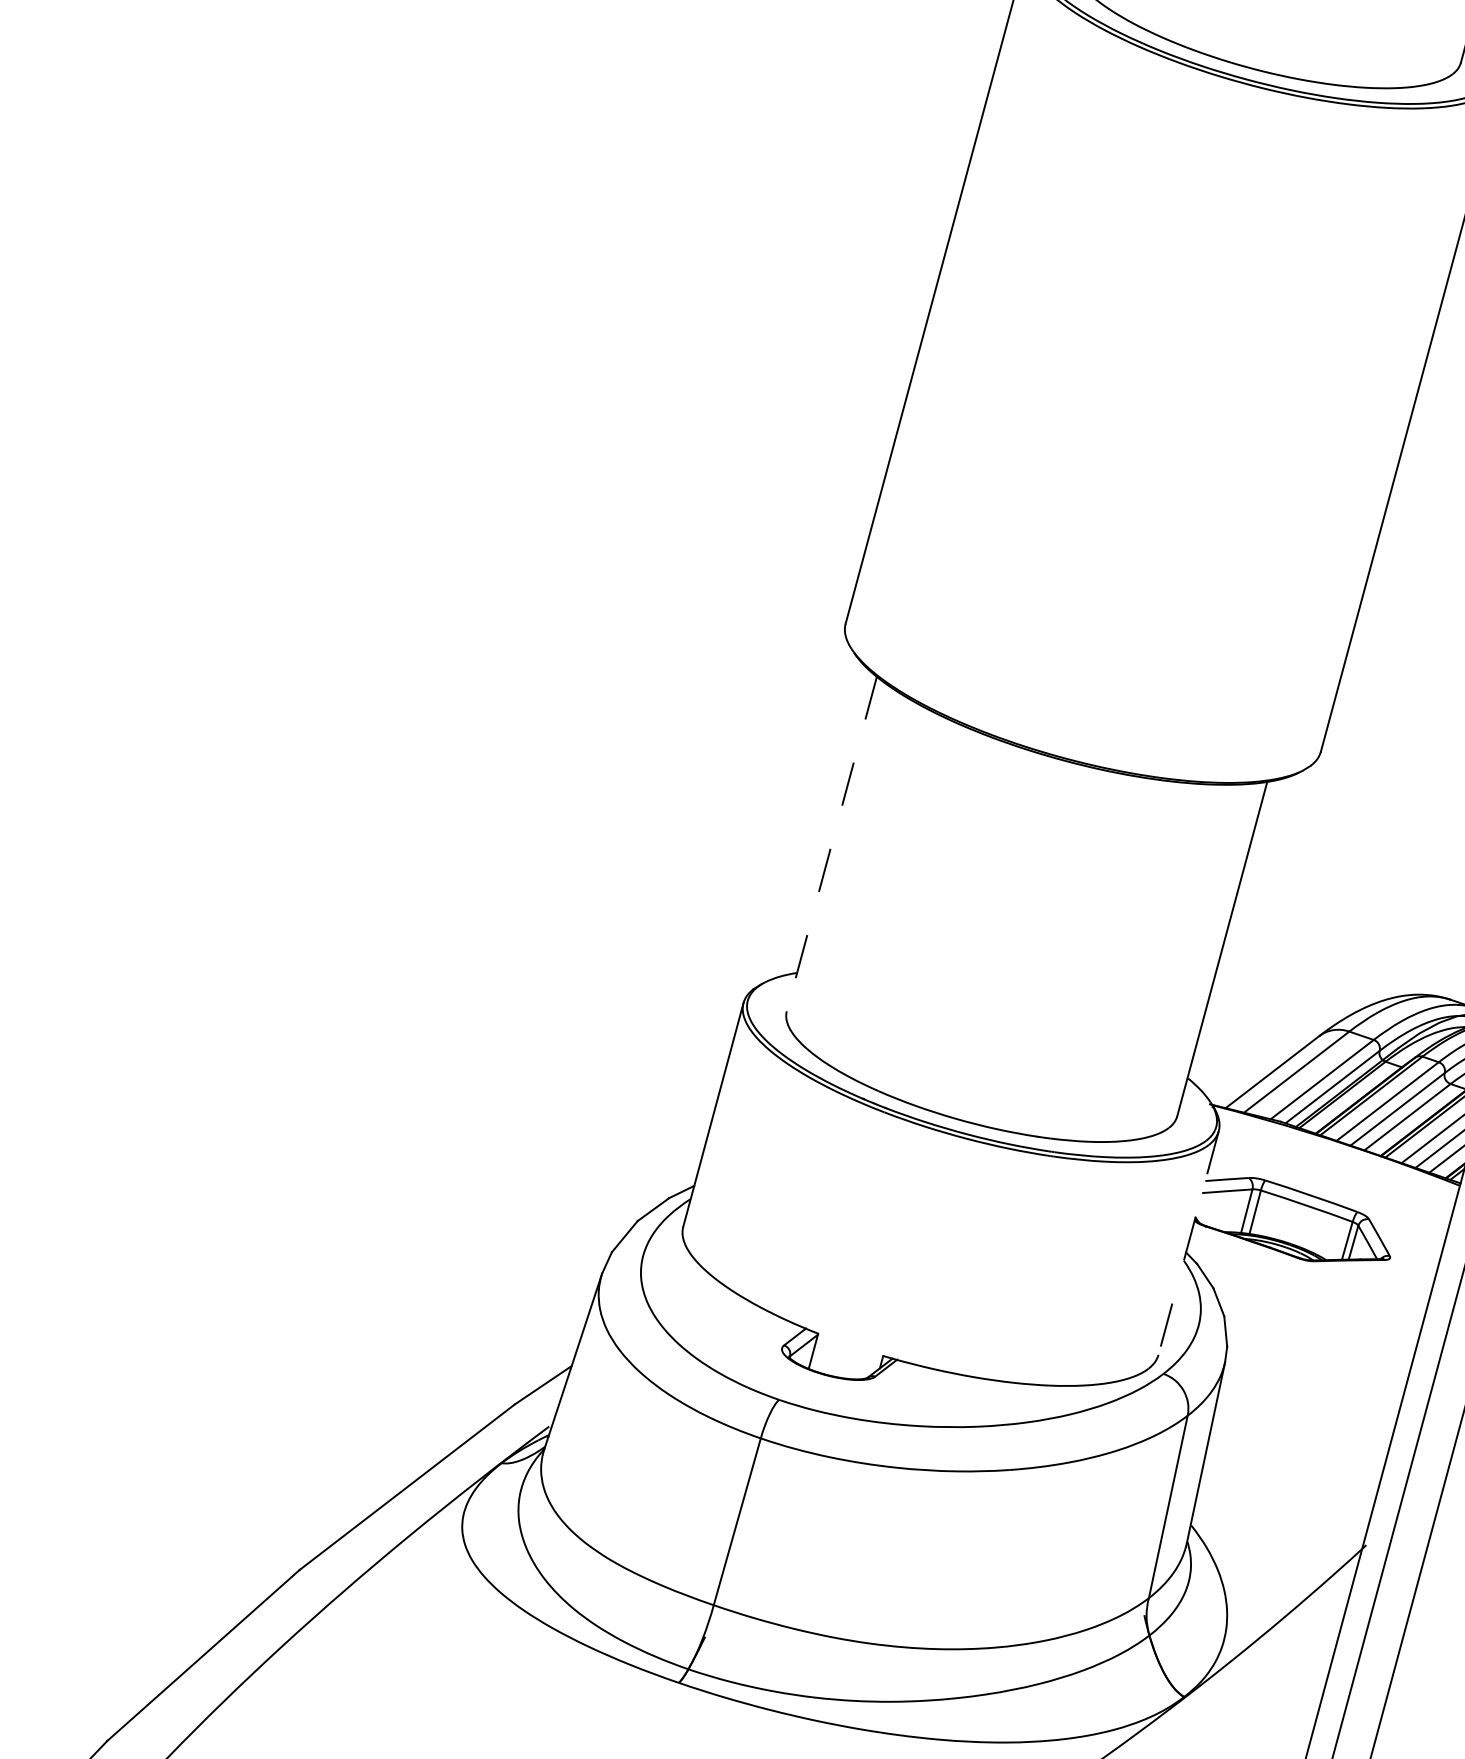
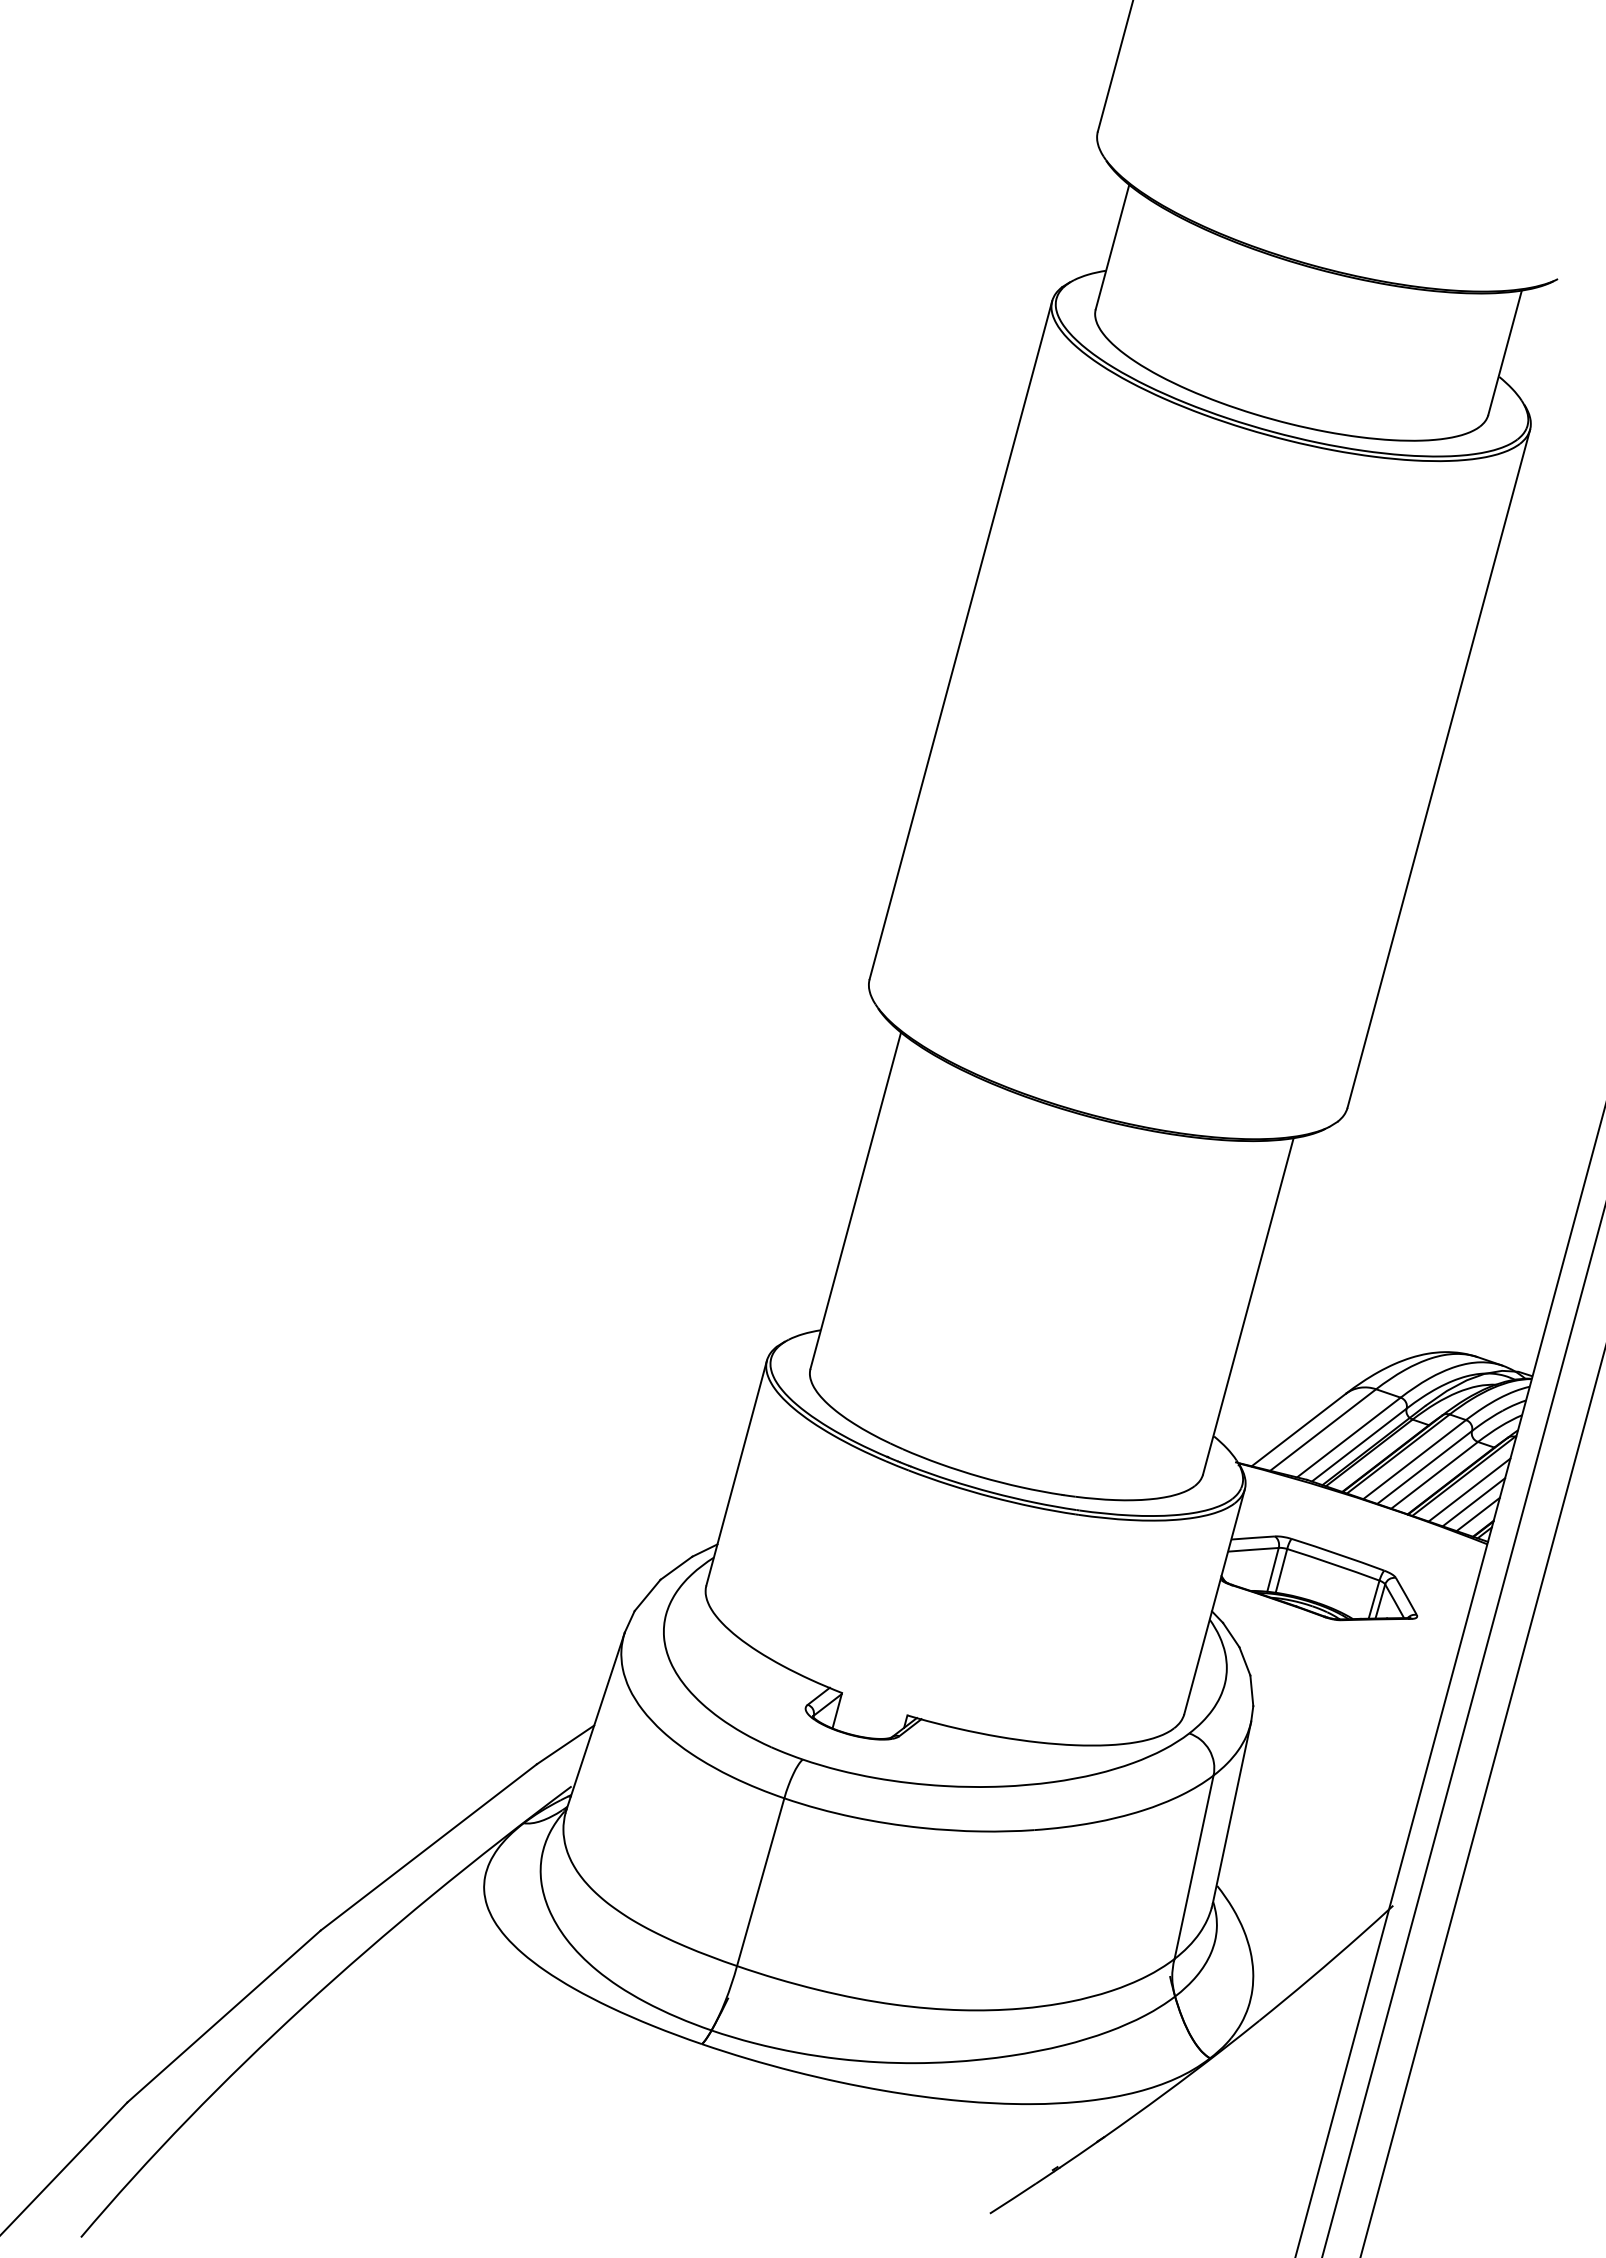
line: (831, 843) -> (855, 1200), dashed -> solid
line: (1188, 1243) -> (1214, 1602), dashed -> solid

